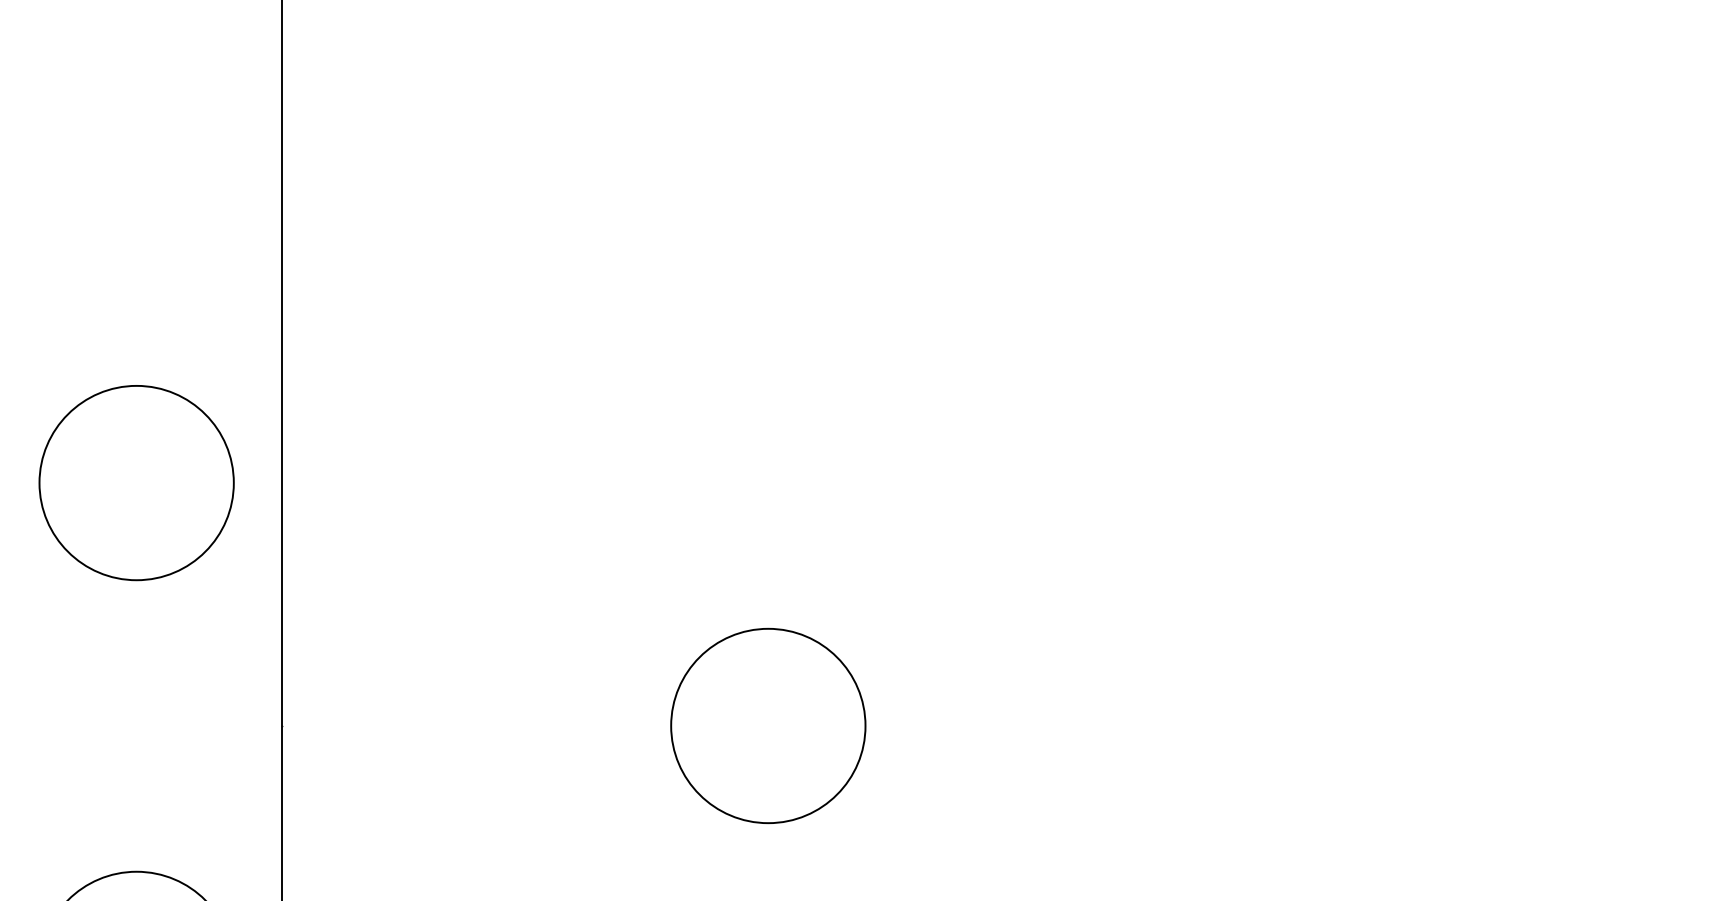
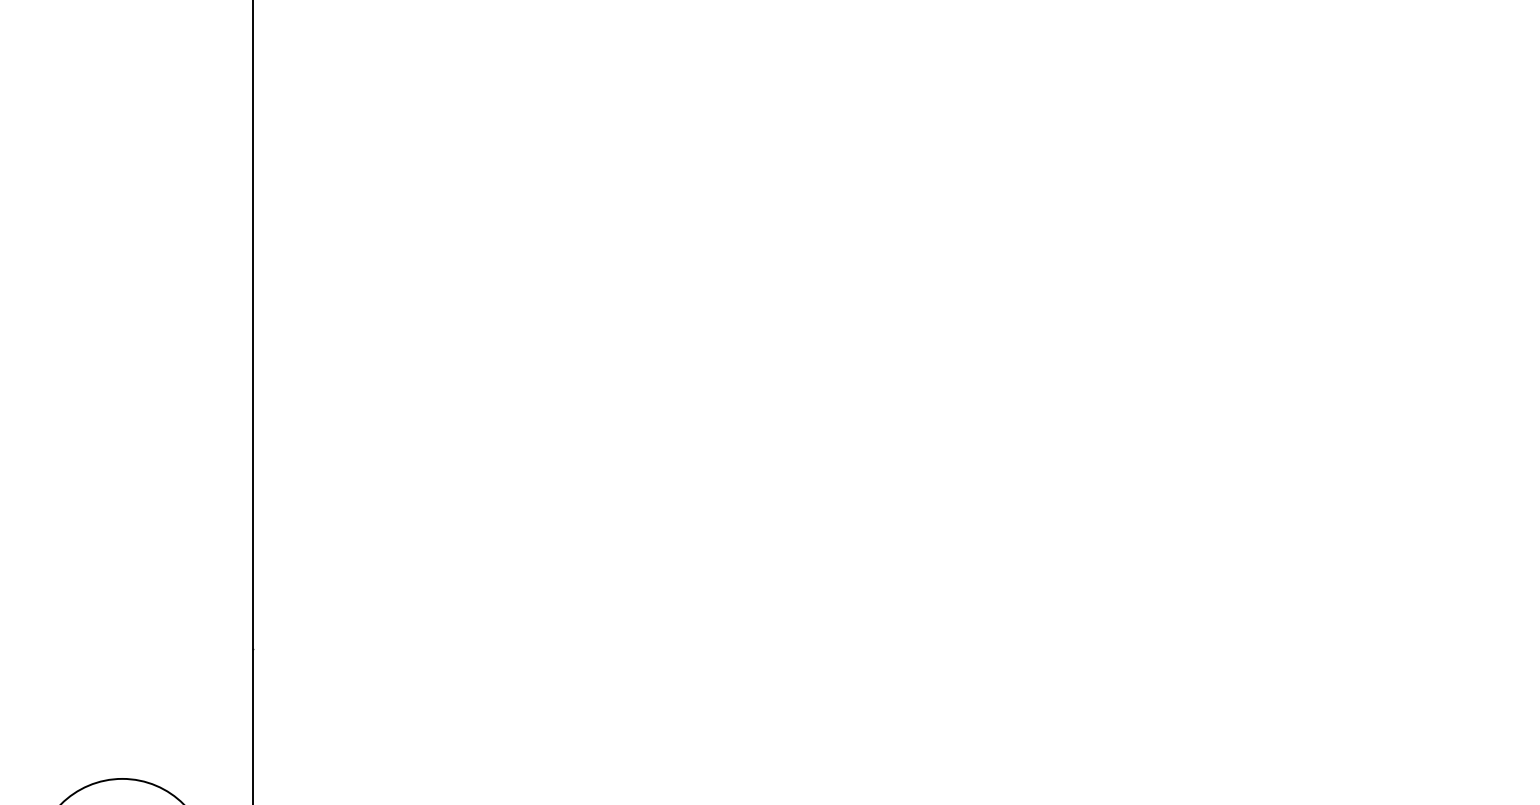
circle: (136, 483) -> (122, 431), removed
circle: (768, 725) -> (686, 648), removed

